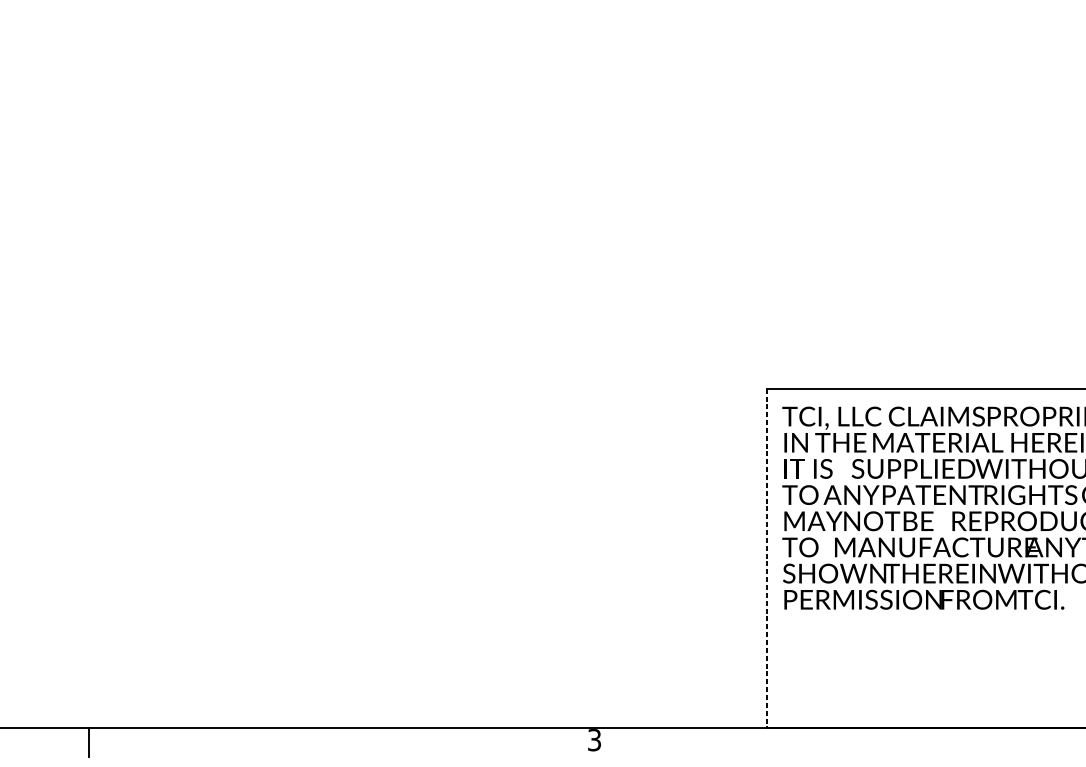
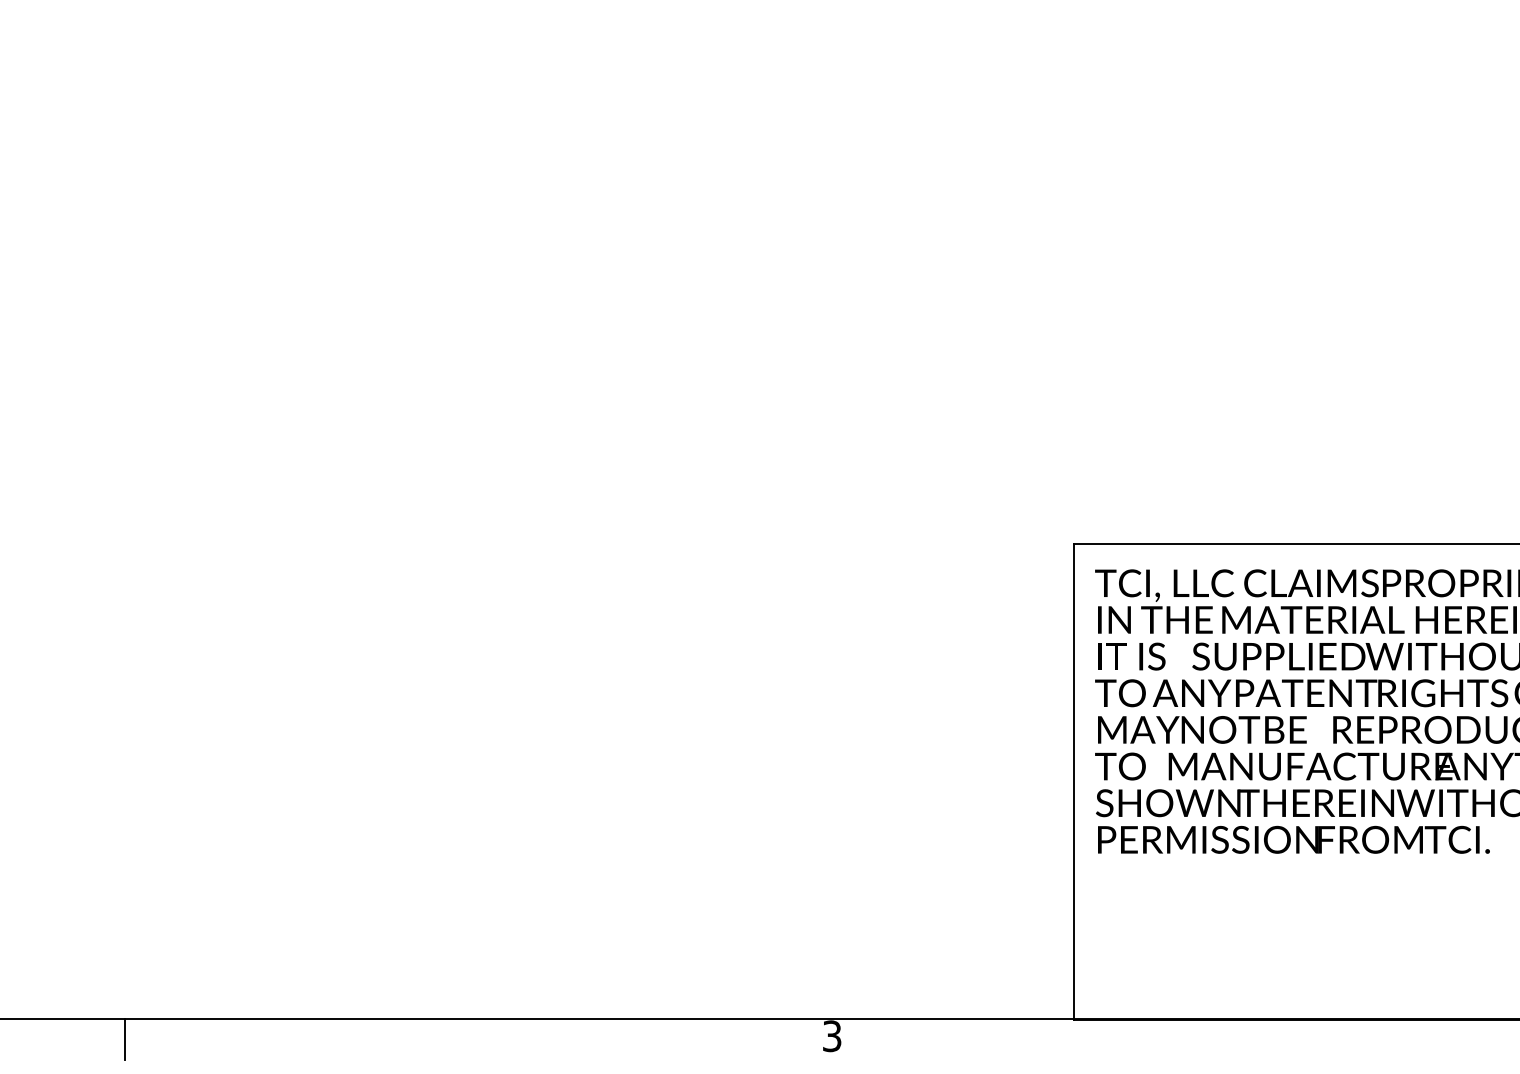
line: (767, 558) -> (1074, 782), dashed -> solid

